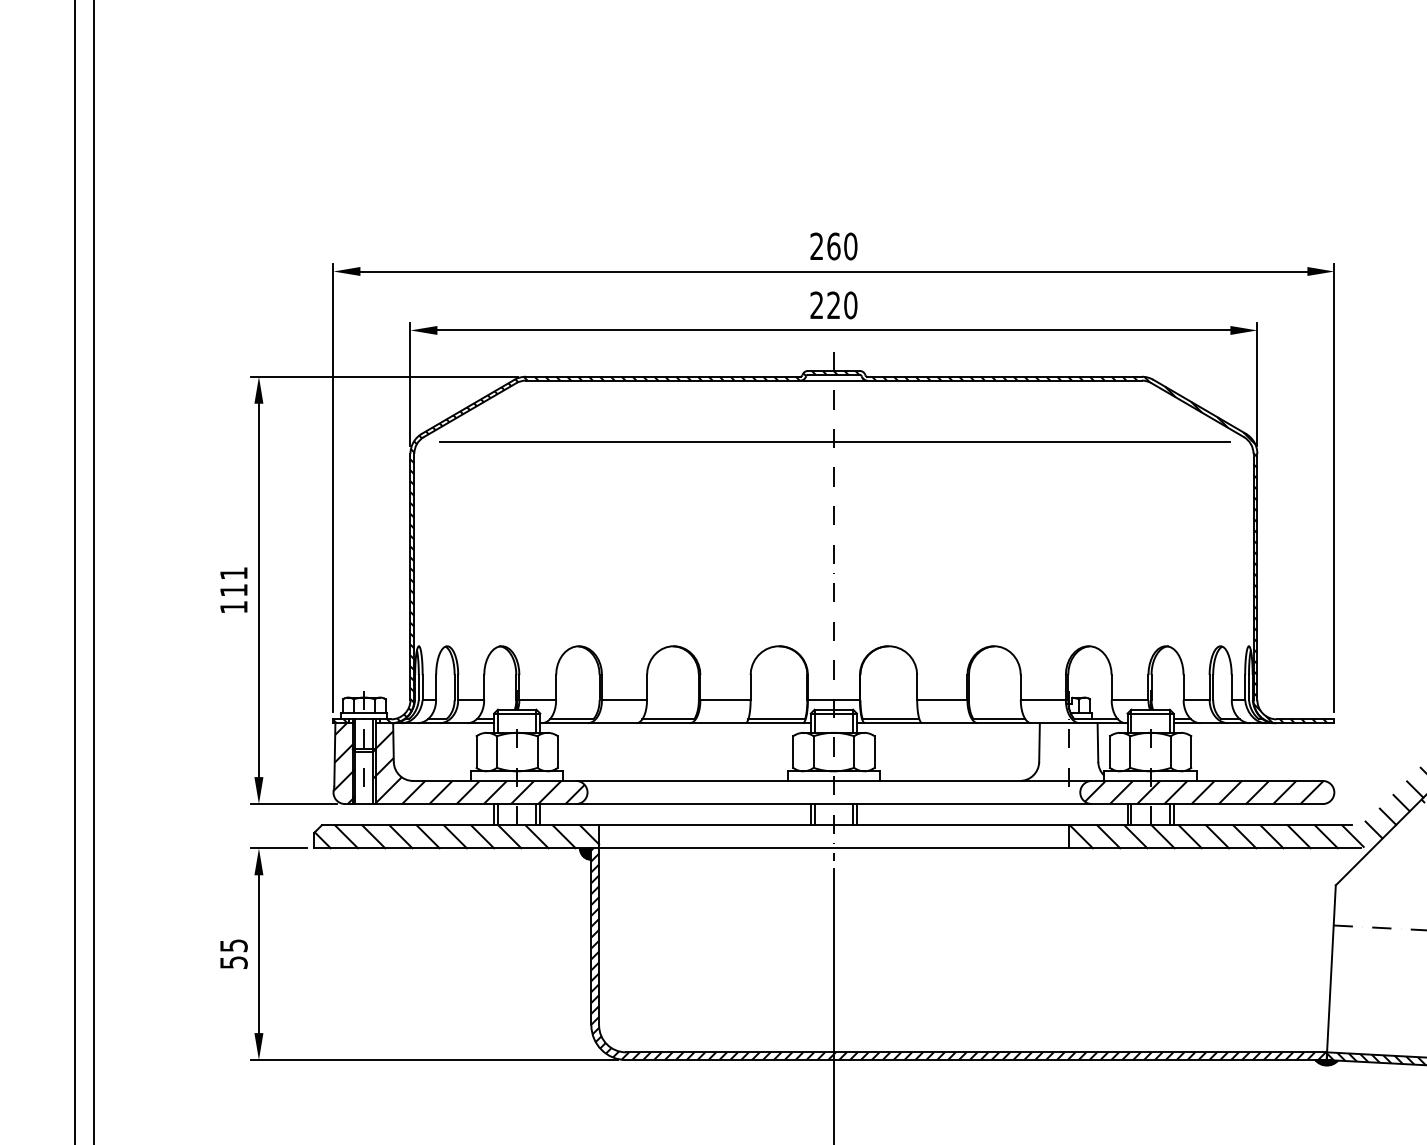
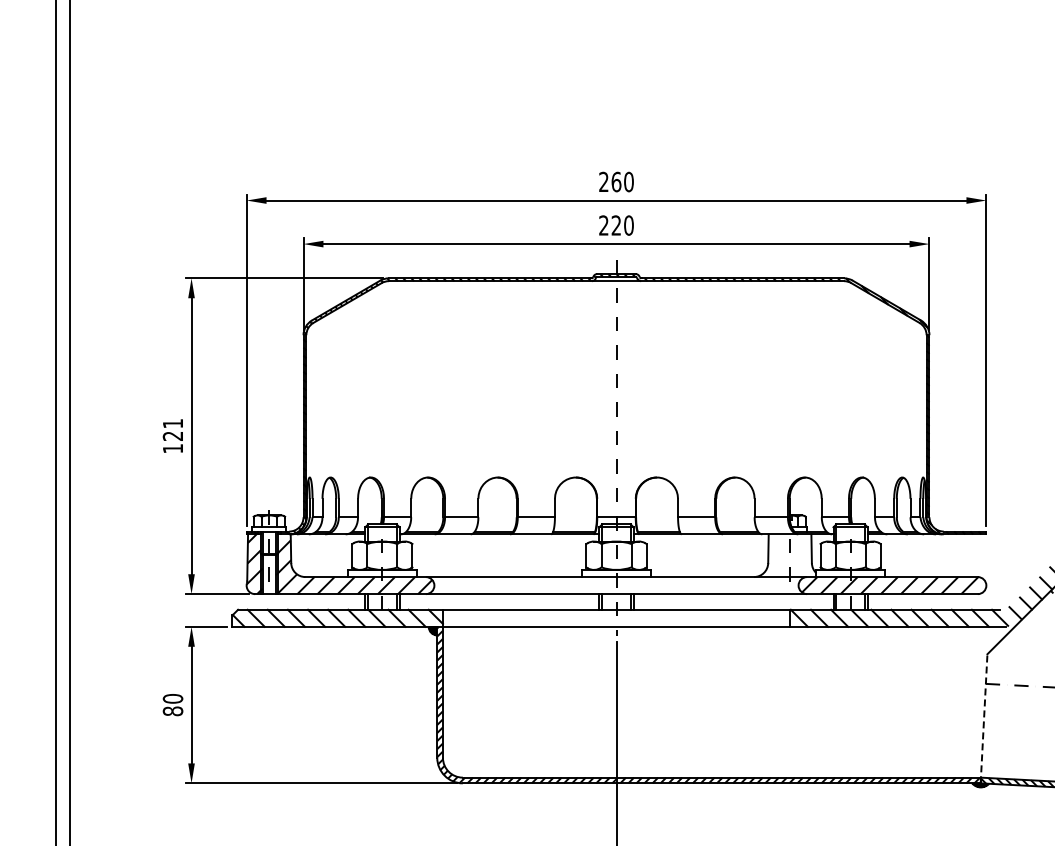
line: (835, 441) -> (617, 326), removed
text: (233, 589) -> (172, 435), 111 -> 121
text: (233, 954) -> (172, 705), 55 -> 80
line: (1331, 972) -> (984, 718), solid -> dashed

